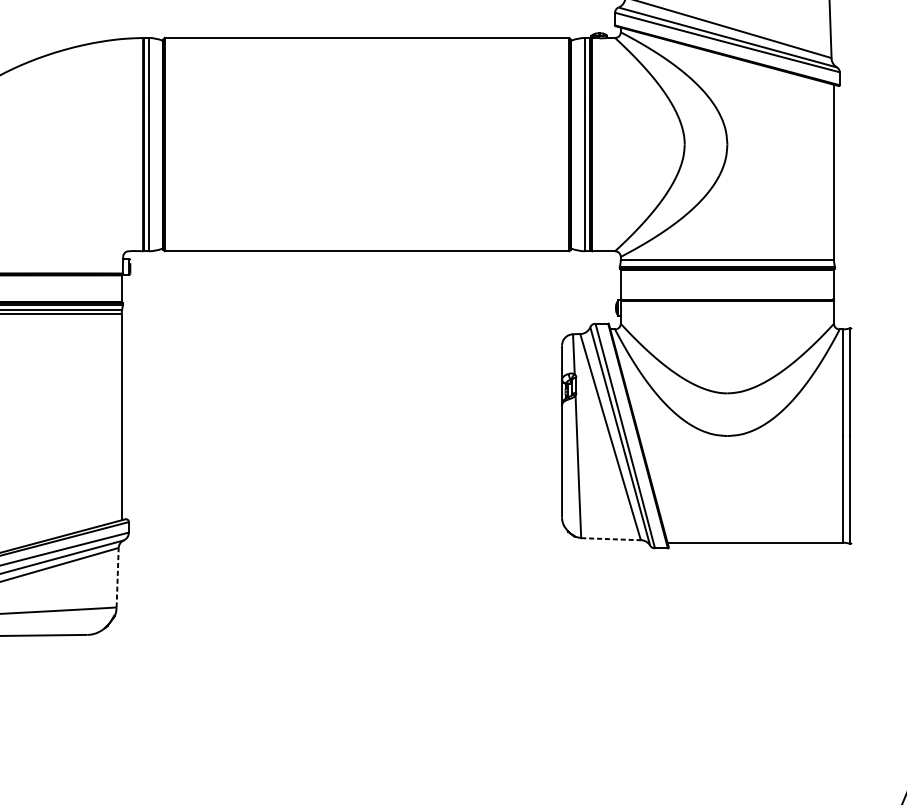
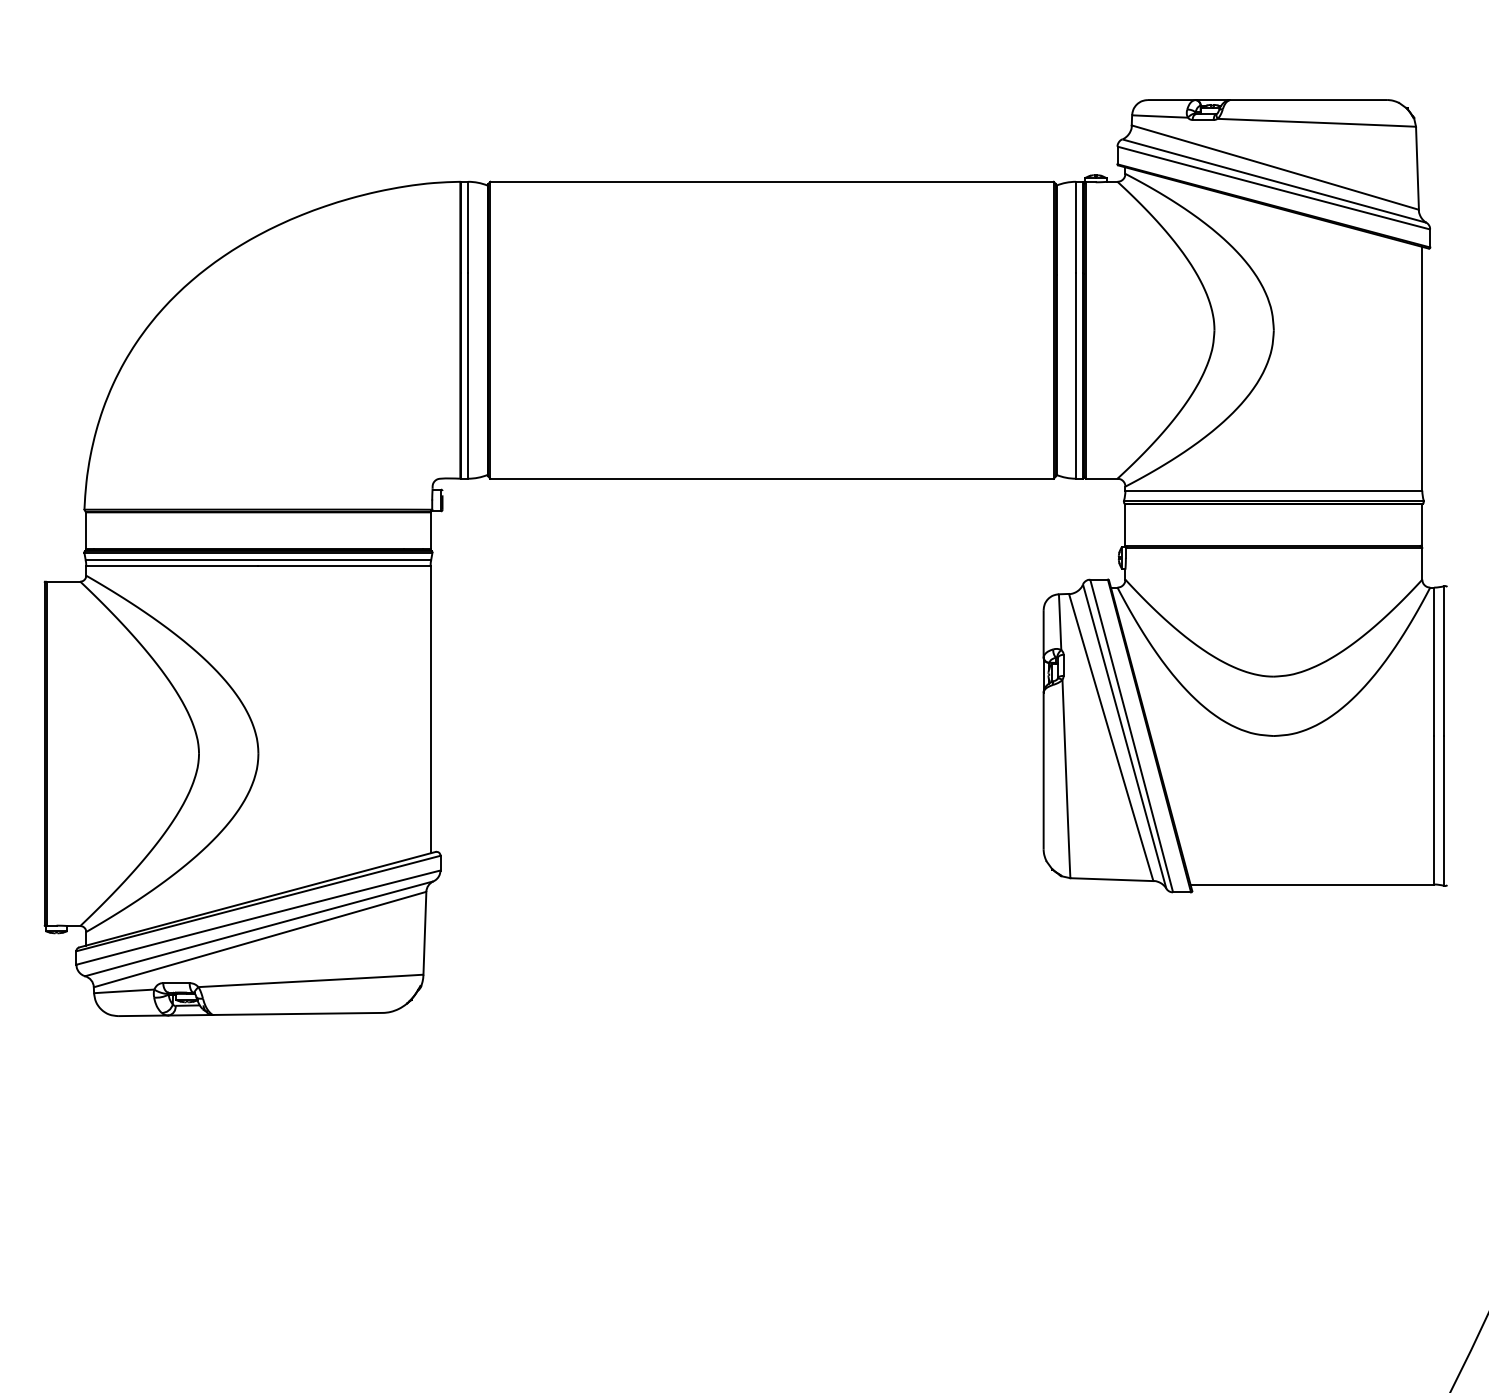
line: (610, 539) -> (1111, 879), dashed -> solid
line: (117, 577) -> (424, 932), dashed -> solid

